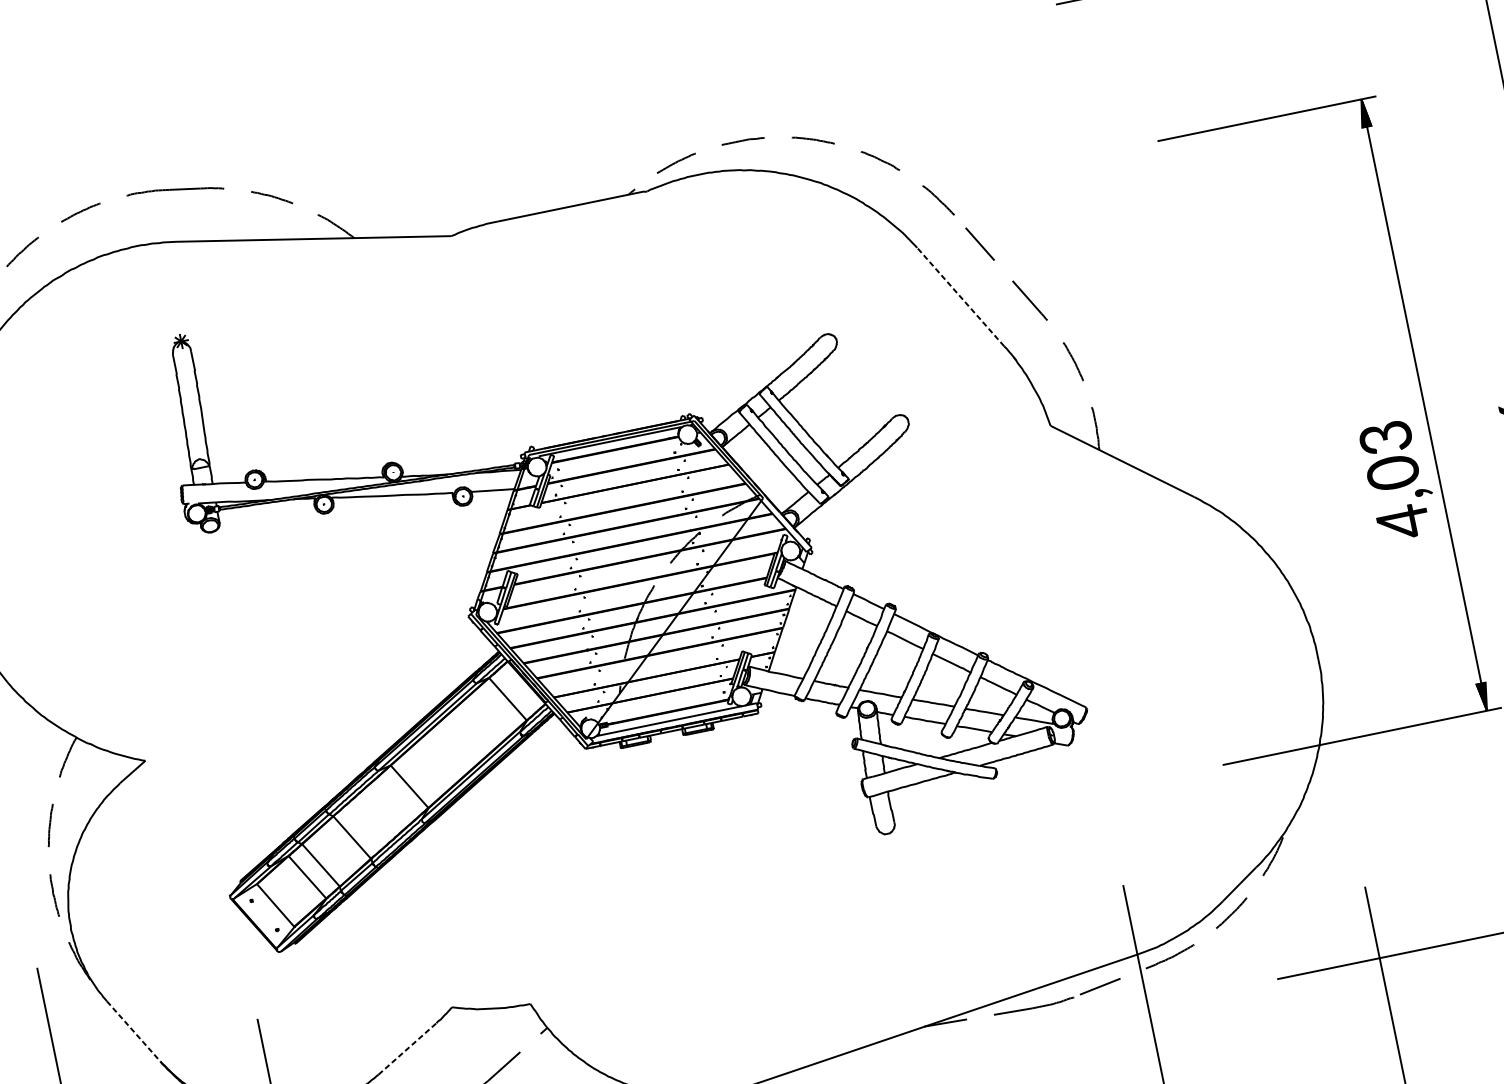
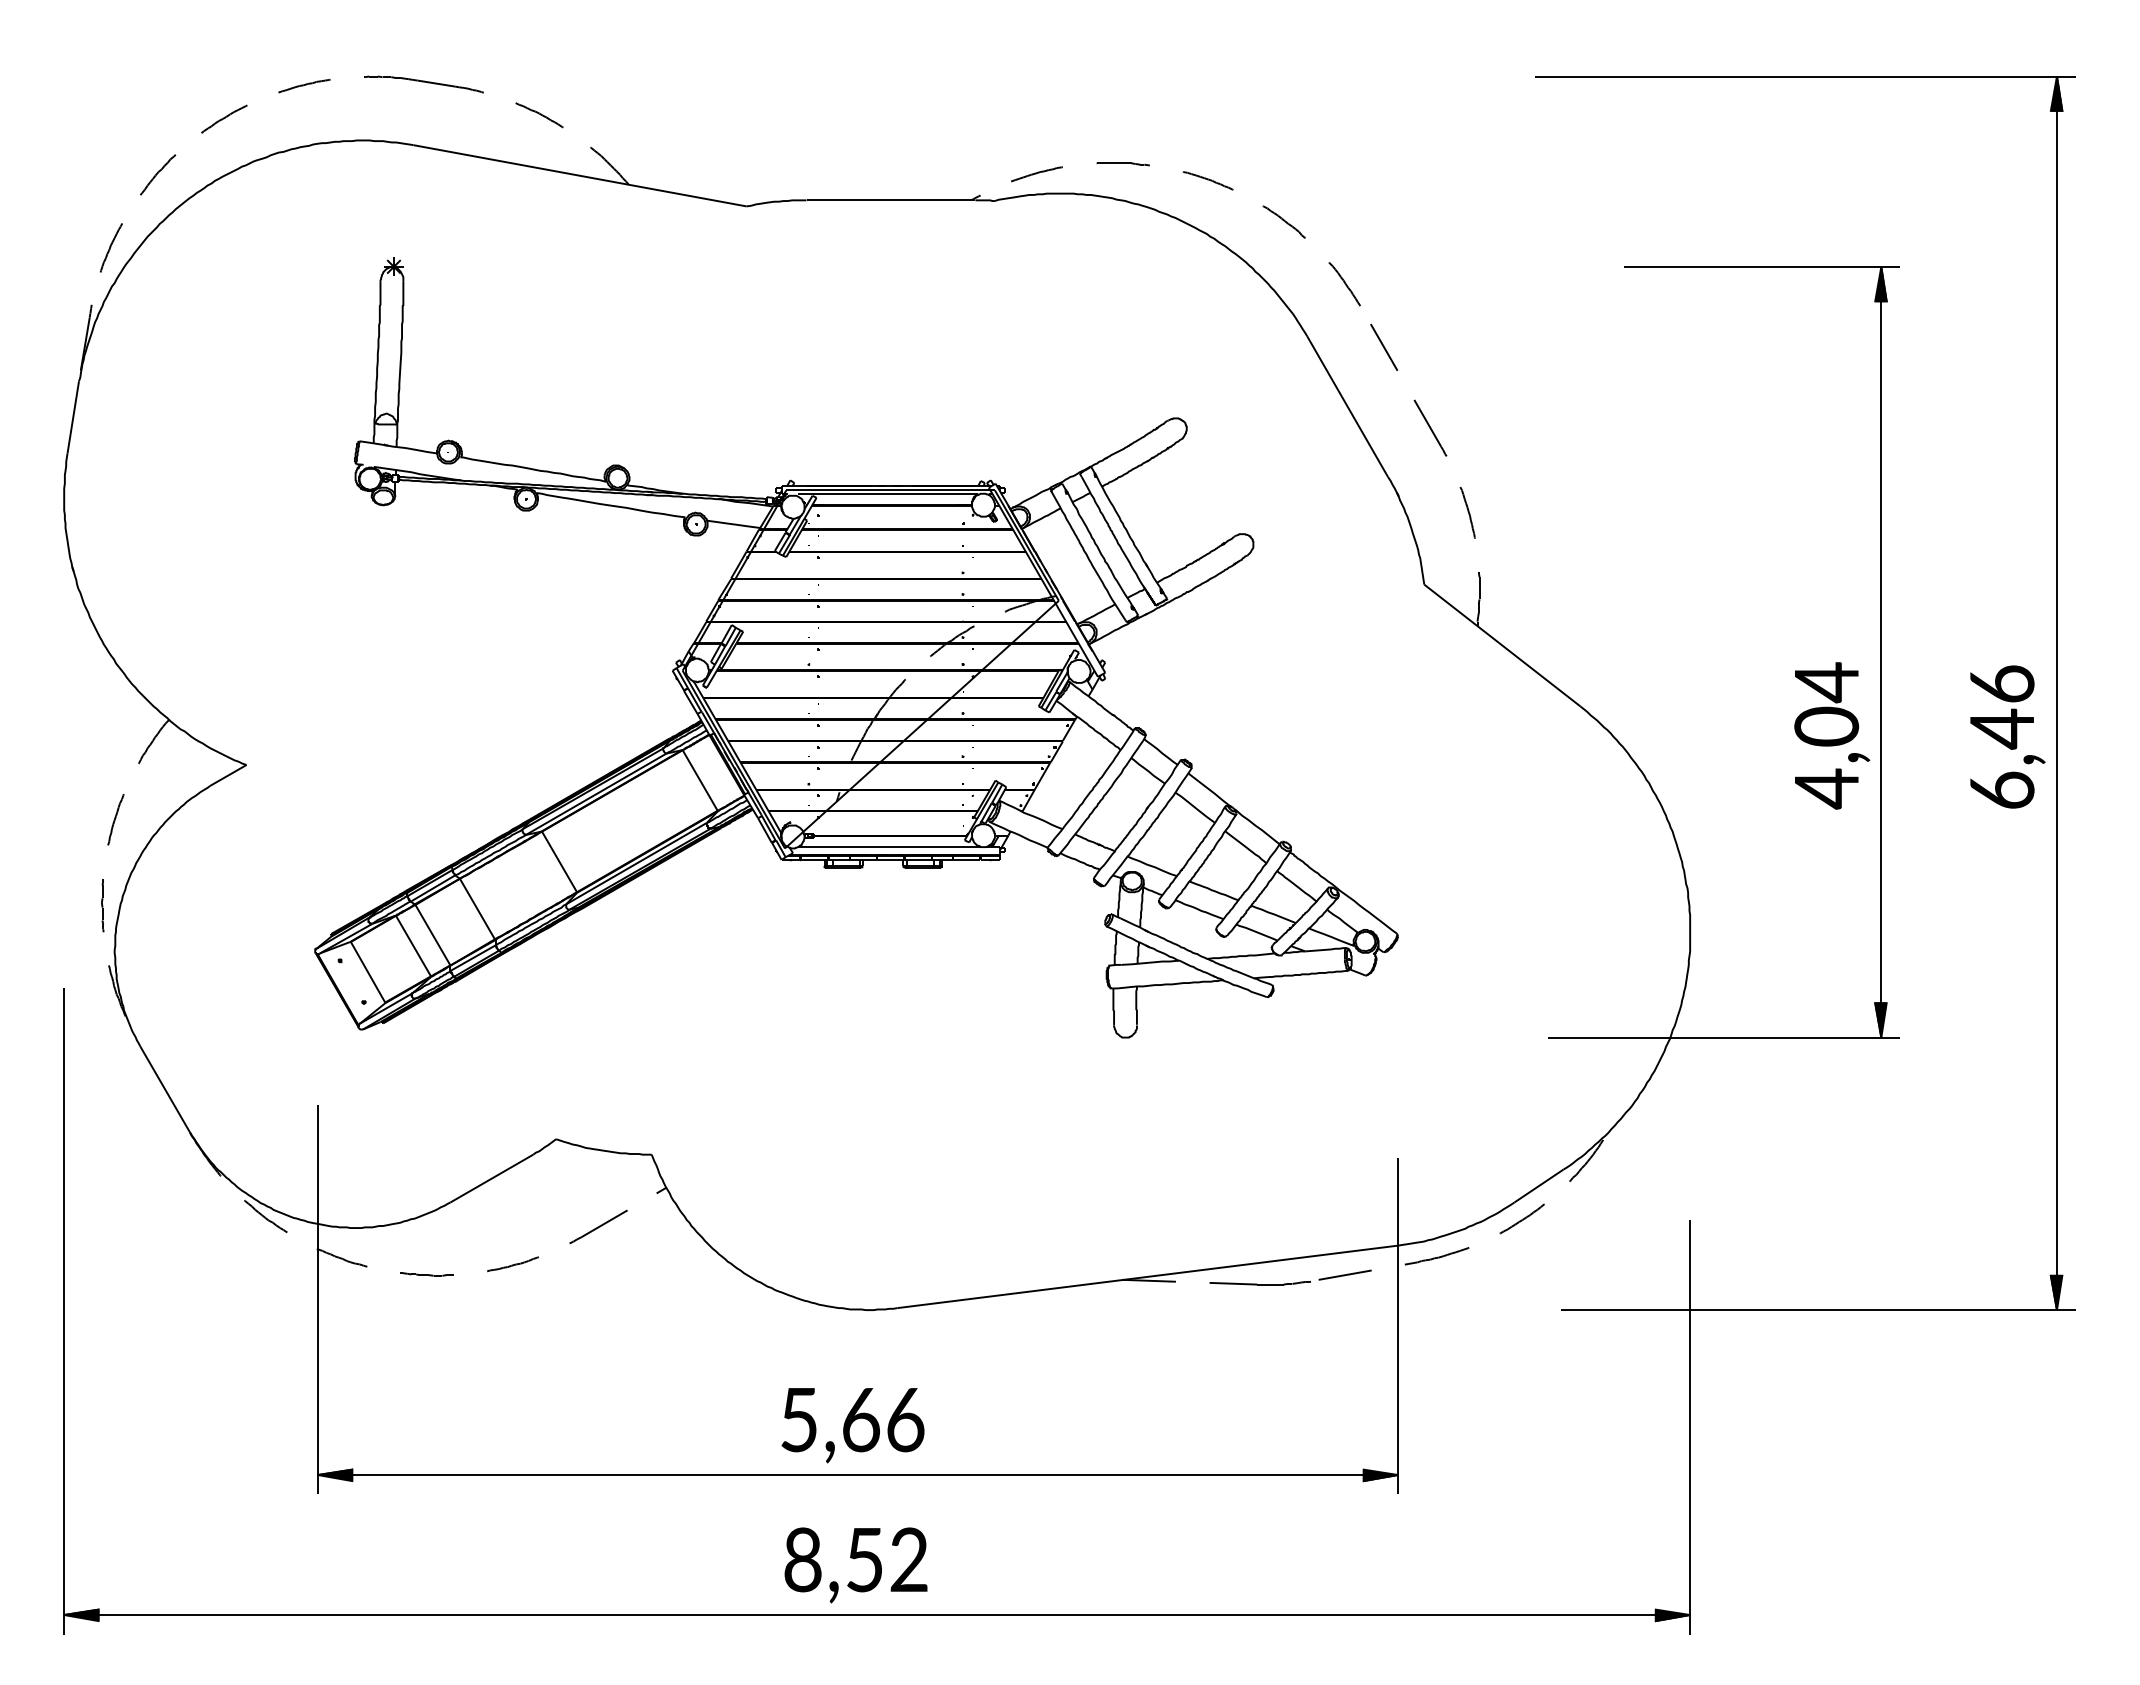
line: (960, 297) -> (1347, 406), dashed -> solid
text: (1385, 437) -> (1826, 682), 4,03 -> 4,04
line: (134, 1031) -> (165, 1089), dashed -> solid
line: (407, 1048) -> (491, 1178), dashed -> solid

